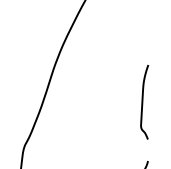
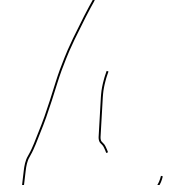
curve: (143, 101) -> (102, 111), moved

